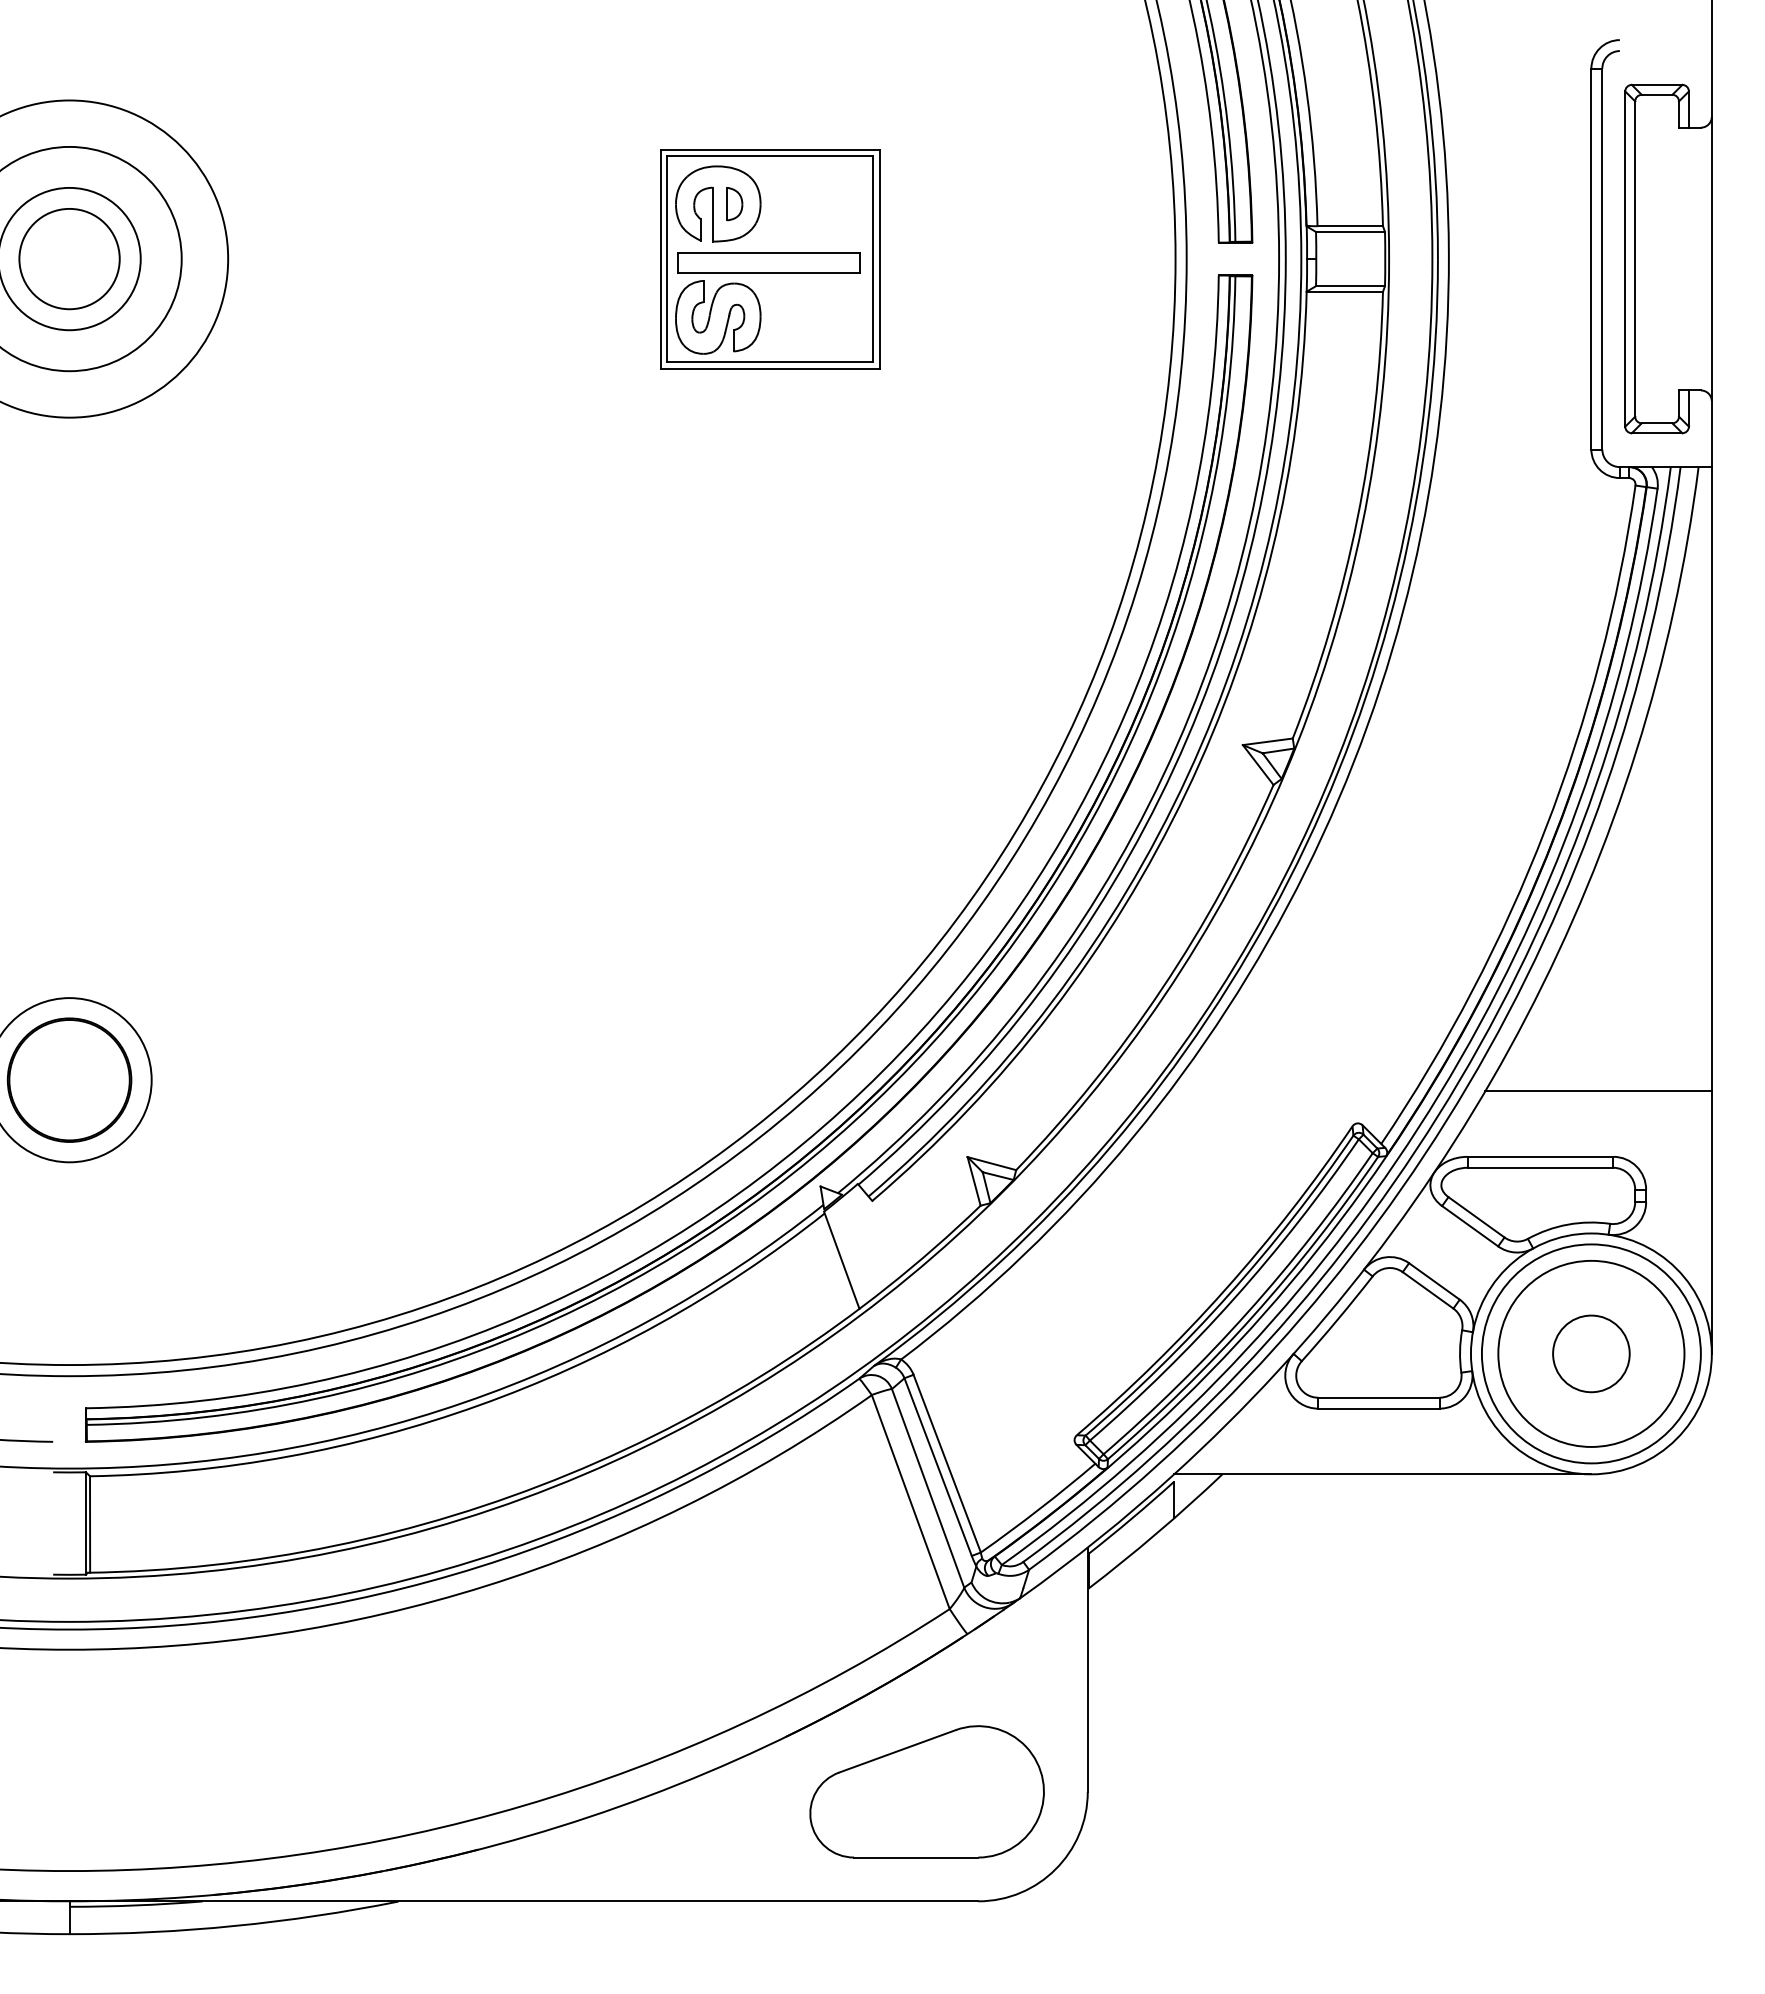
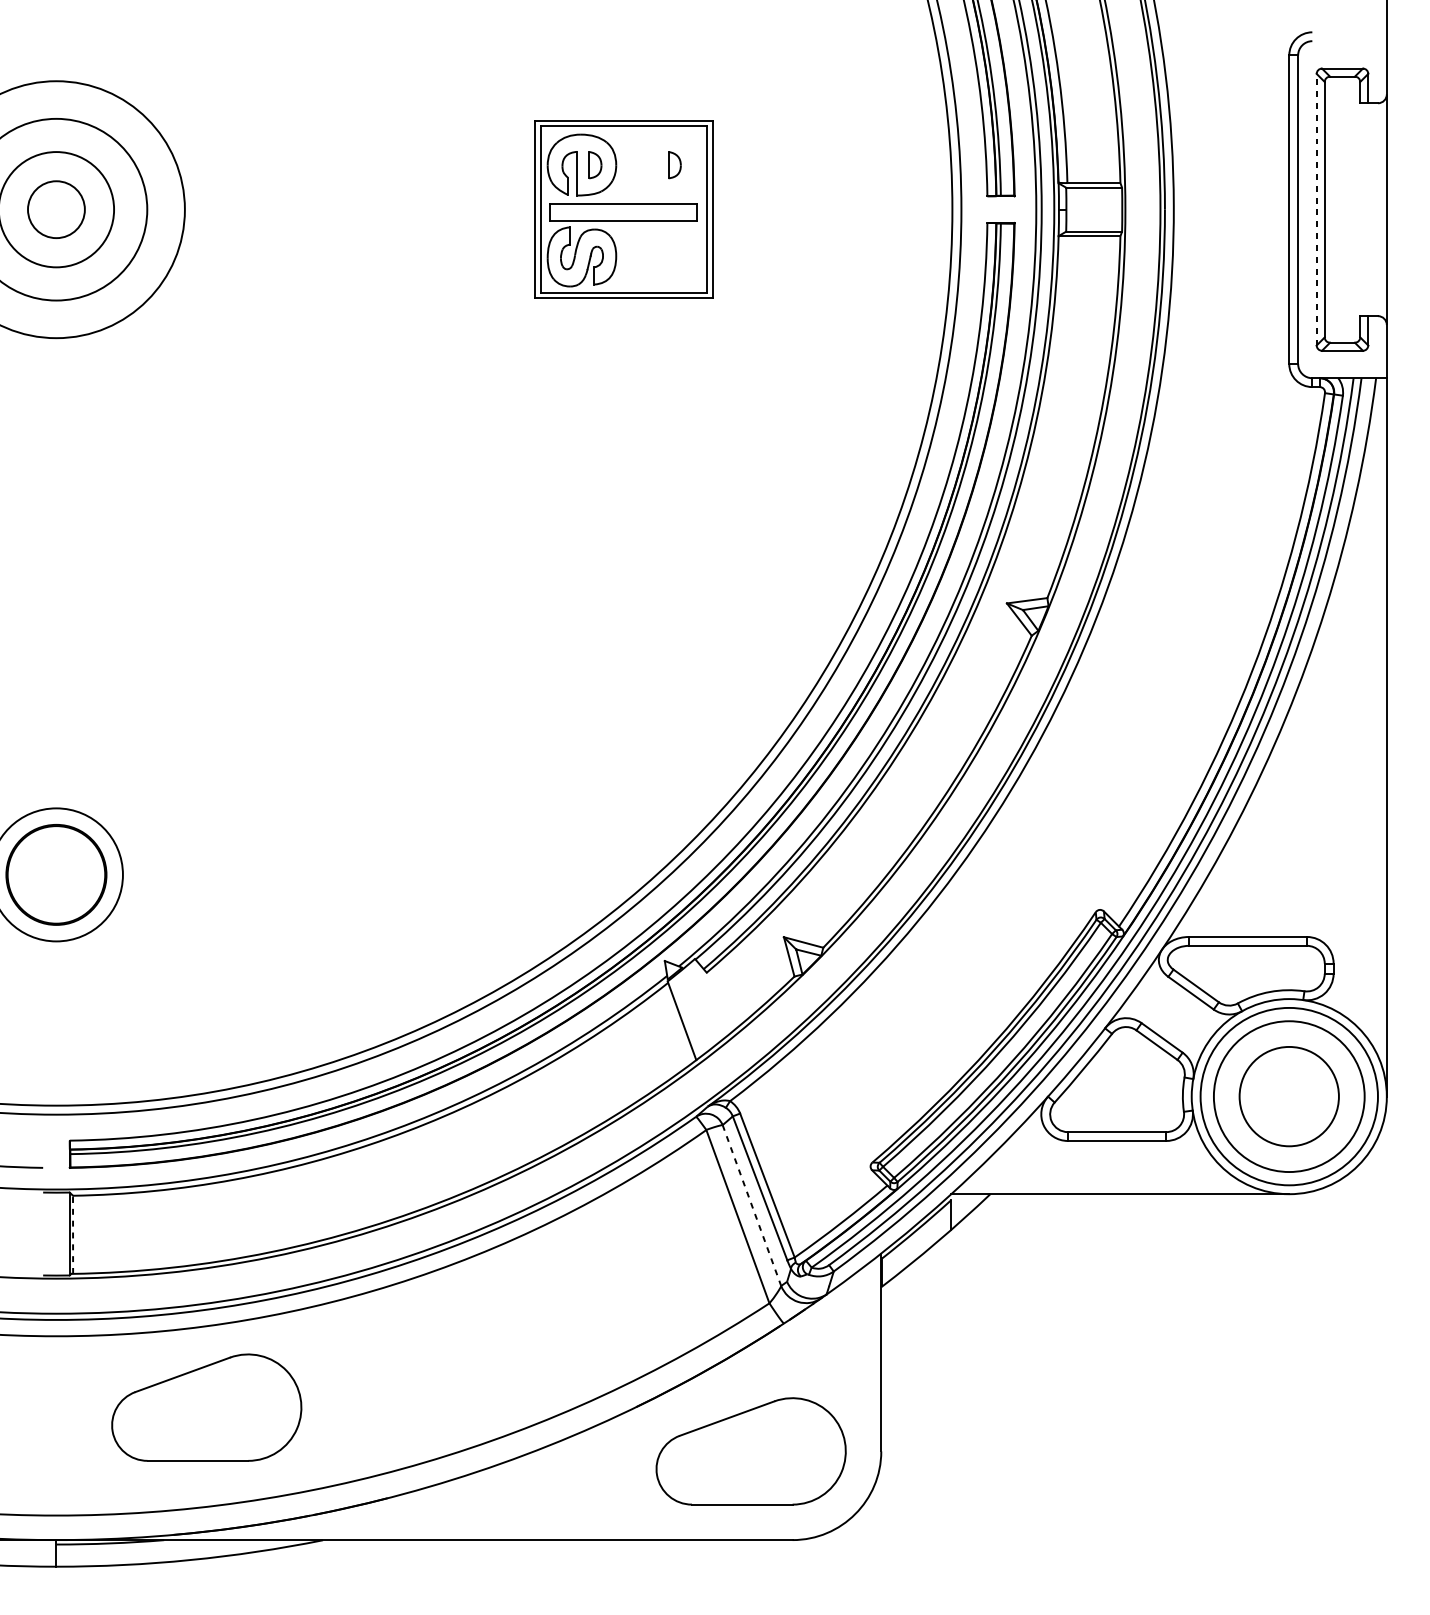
part: (832, 204) -> (674, 165), added
circle: (69, 258) -> (56, 209), size x0.7
line: (1625, 259) -> (1316, 210), solid -> dashed
line: (1598, 1091) -> (1295, 884), removed
circle: (1591, 1353) -> (1289, 1096), size x1.6
line: (928, 1488) -> (752, 1205), solid -> dashed
line: (90, 1524) -> (73, 1234), solid -> dashed
part: (254, 1737) -> (206, 1407), added

